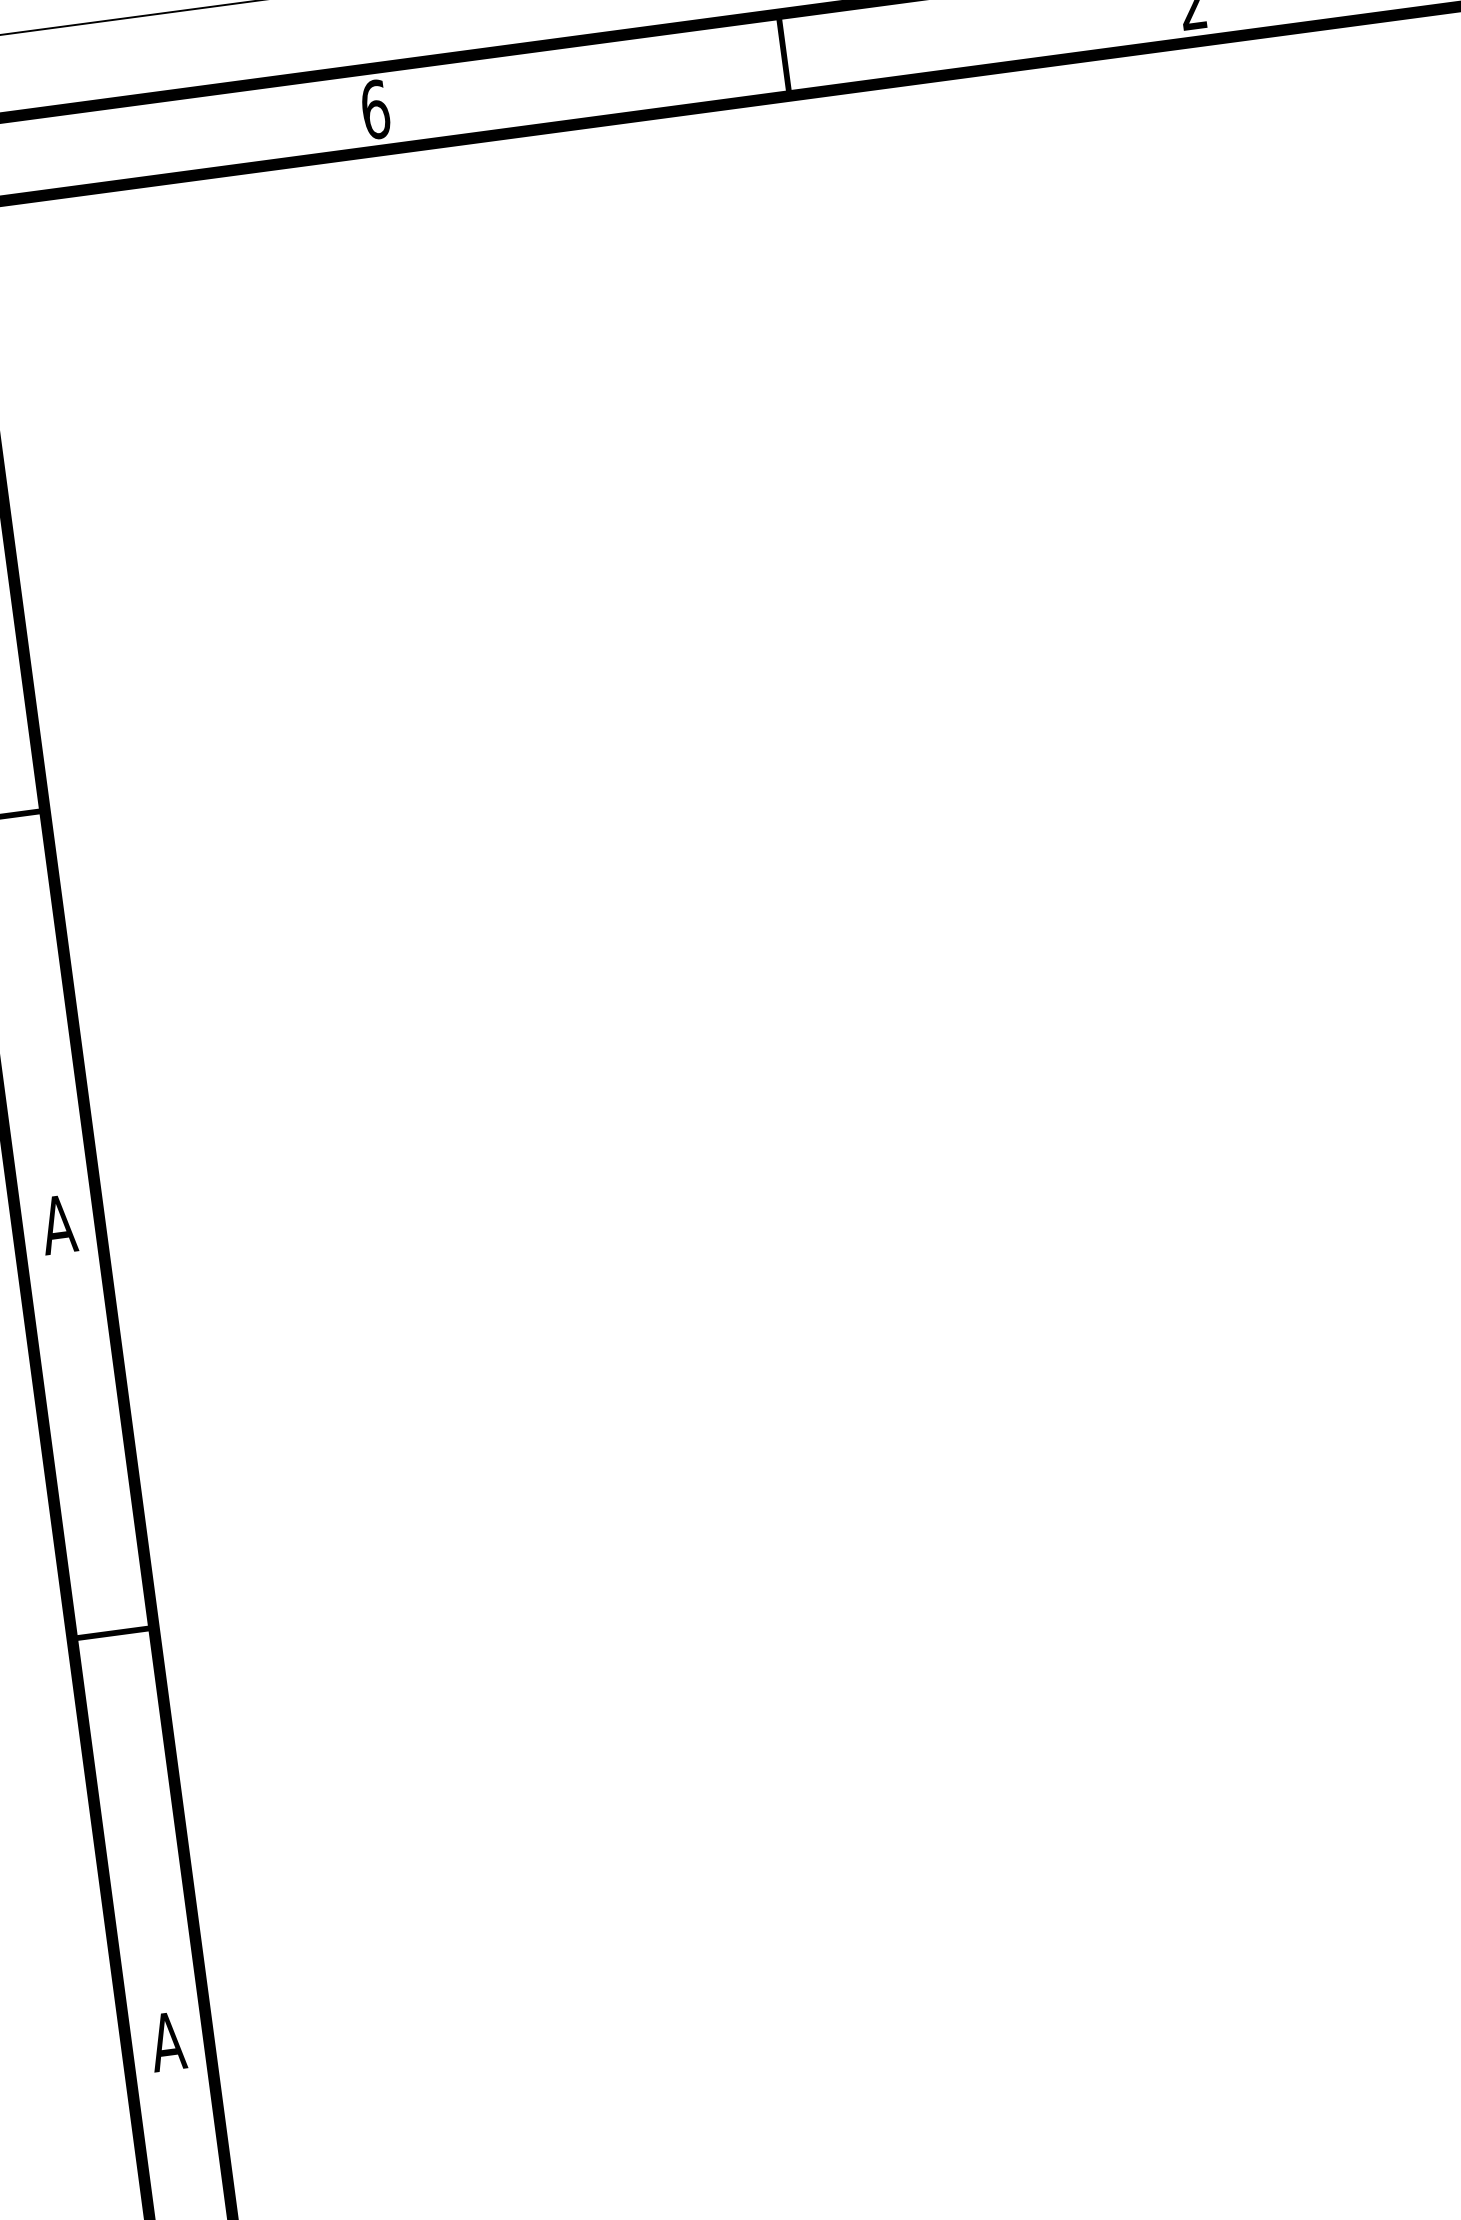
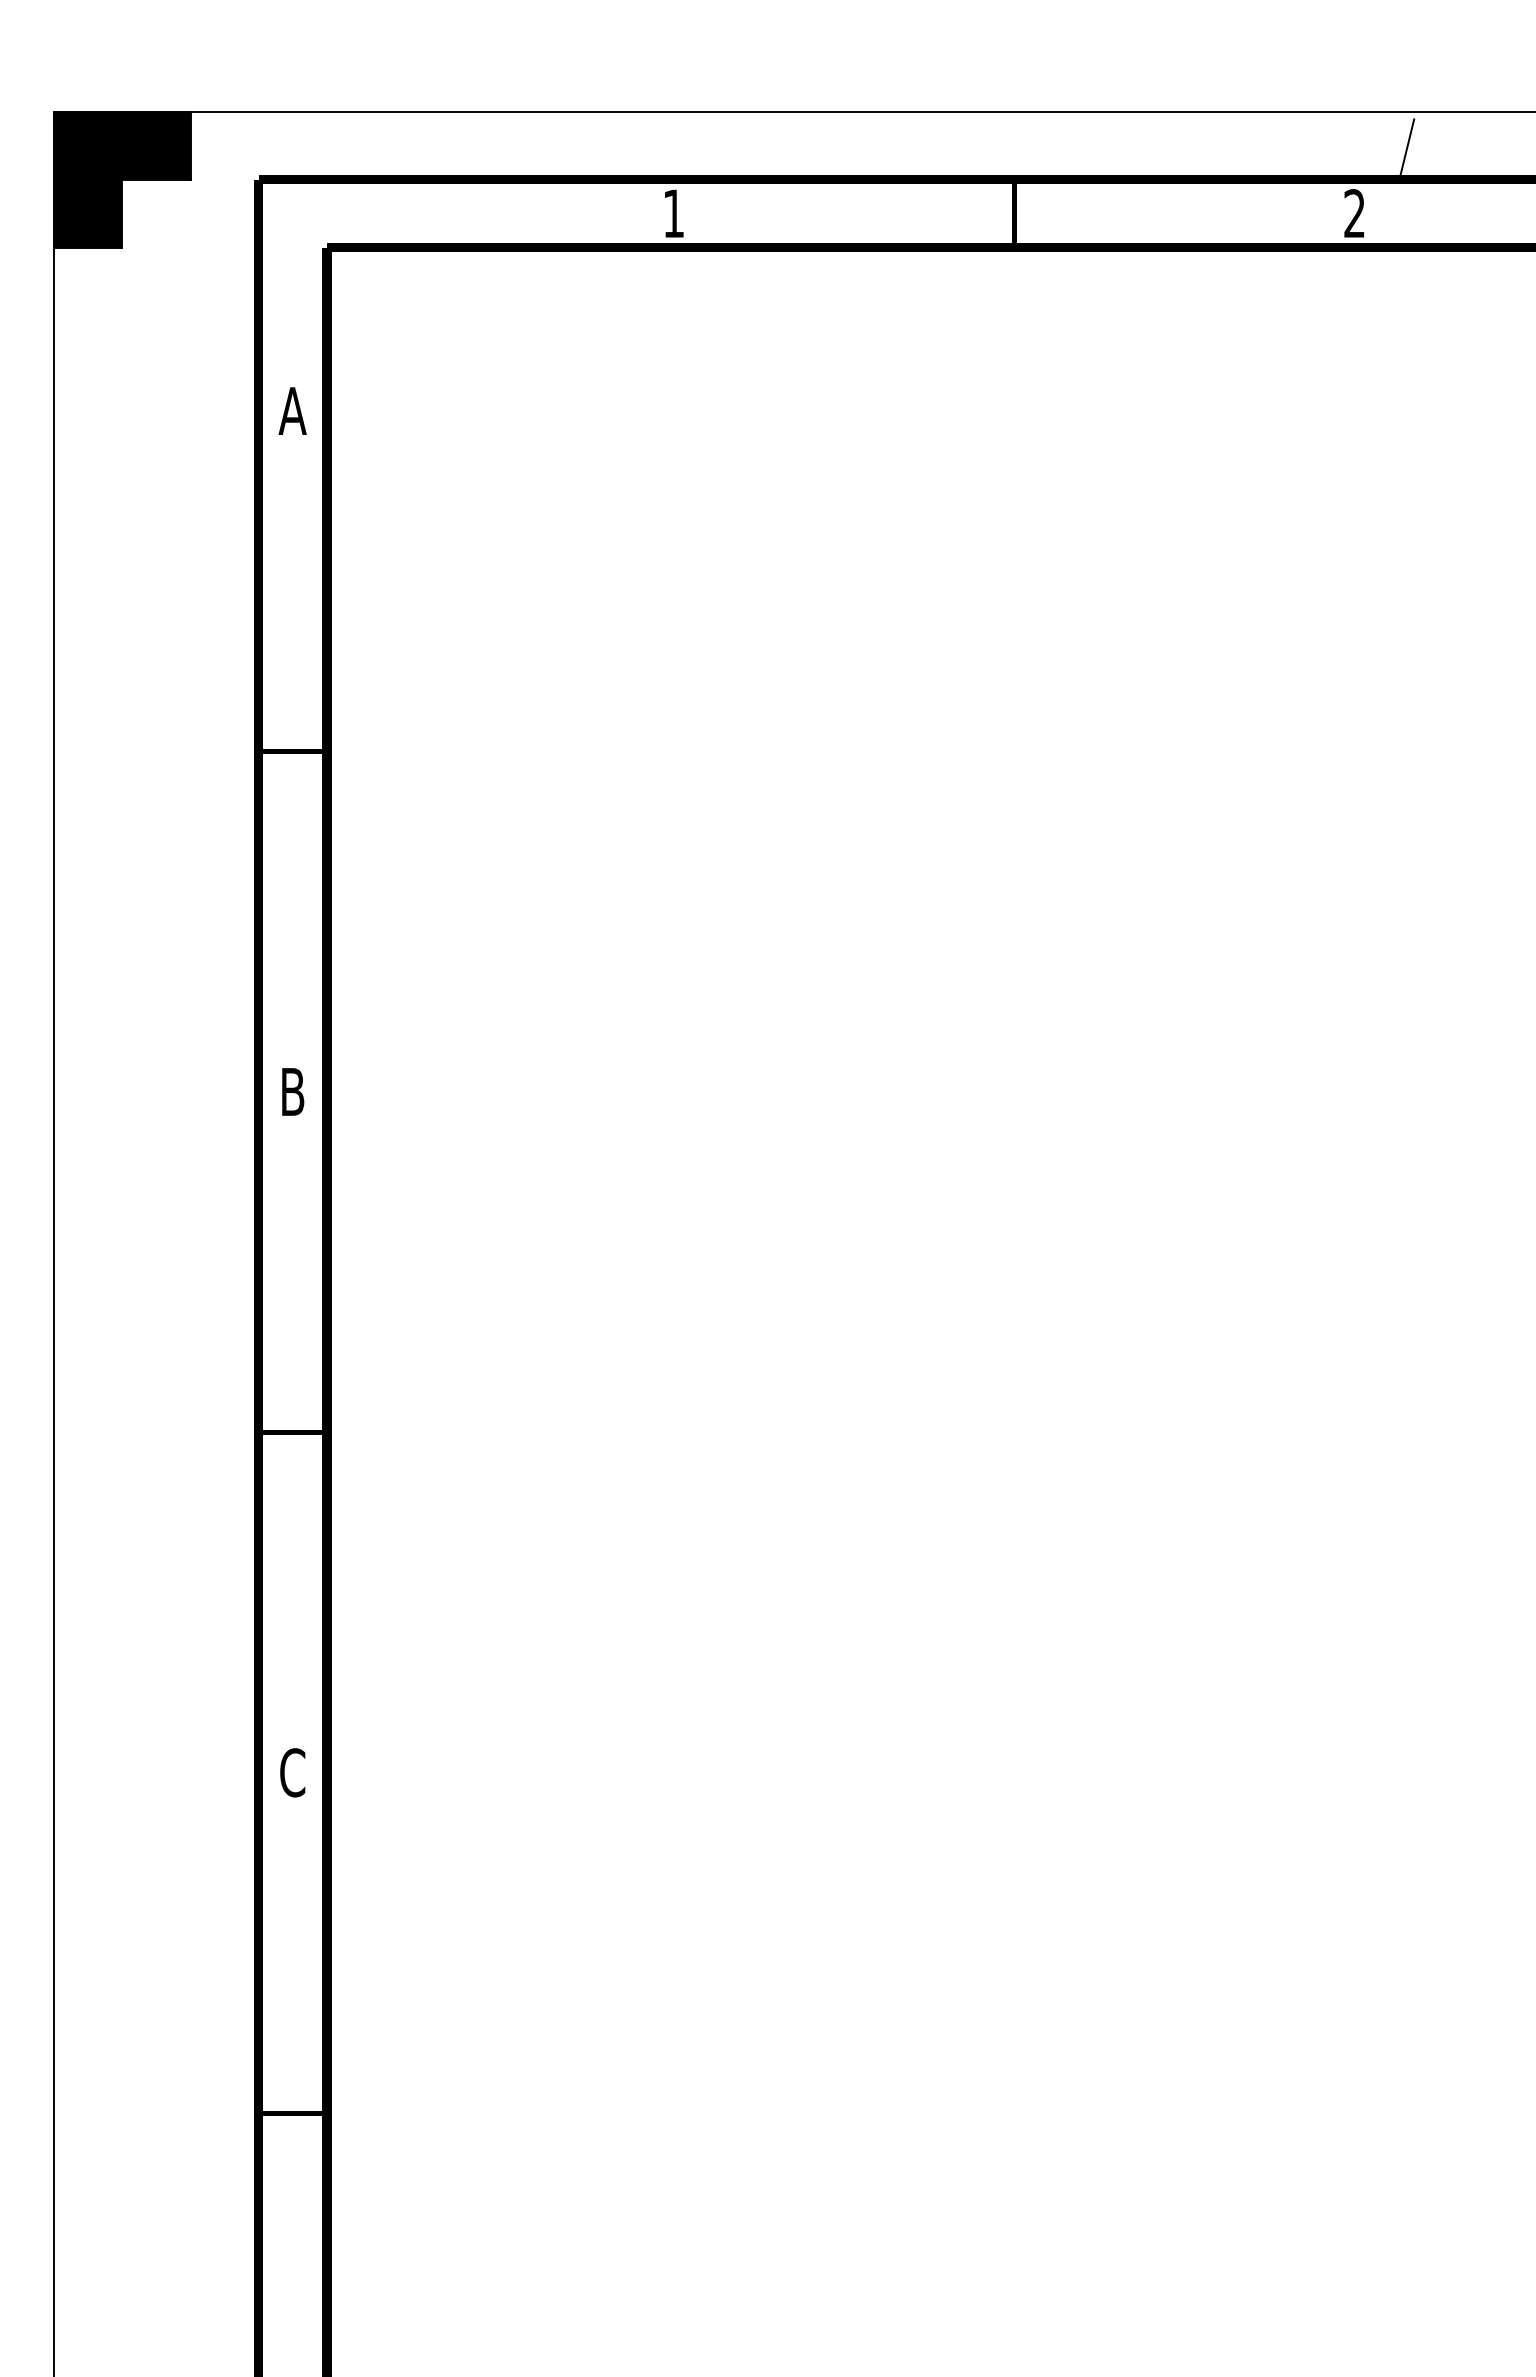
text: (374, 109) -> (673, 213), 6 -> 1
text: (58, 1224) -> (292, 1091), A -> B
text: (167, 2041) -> (292, 1772), A -> C

